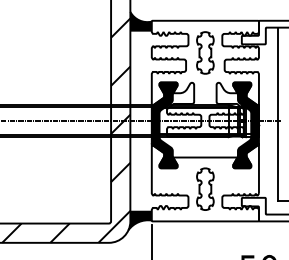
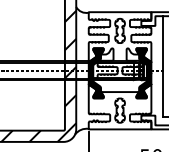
fill: (141, 21) -> (82, 12), removed
fill: (139, 219) -> (81, 128), removed

